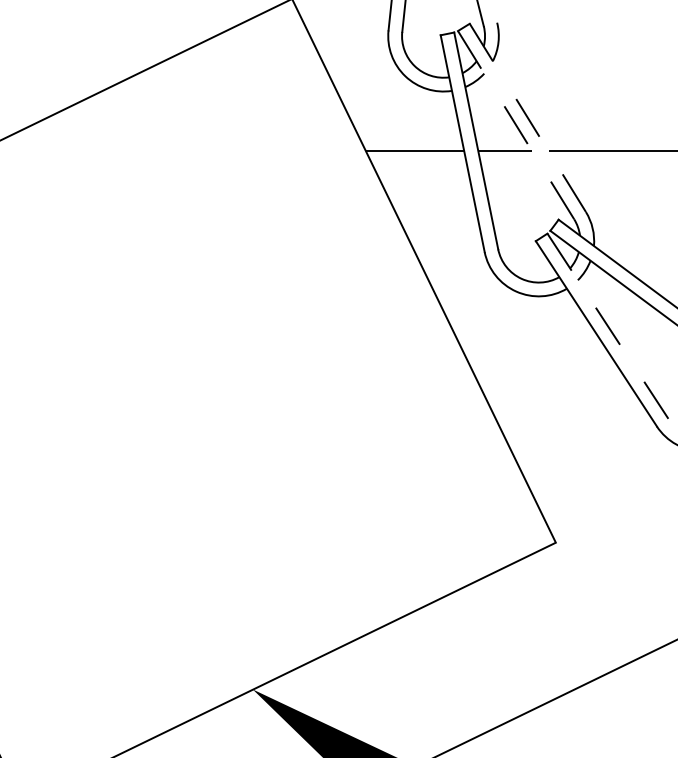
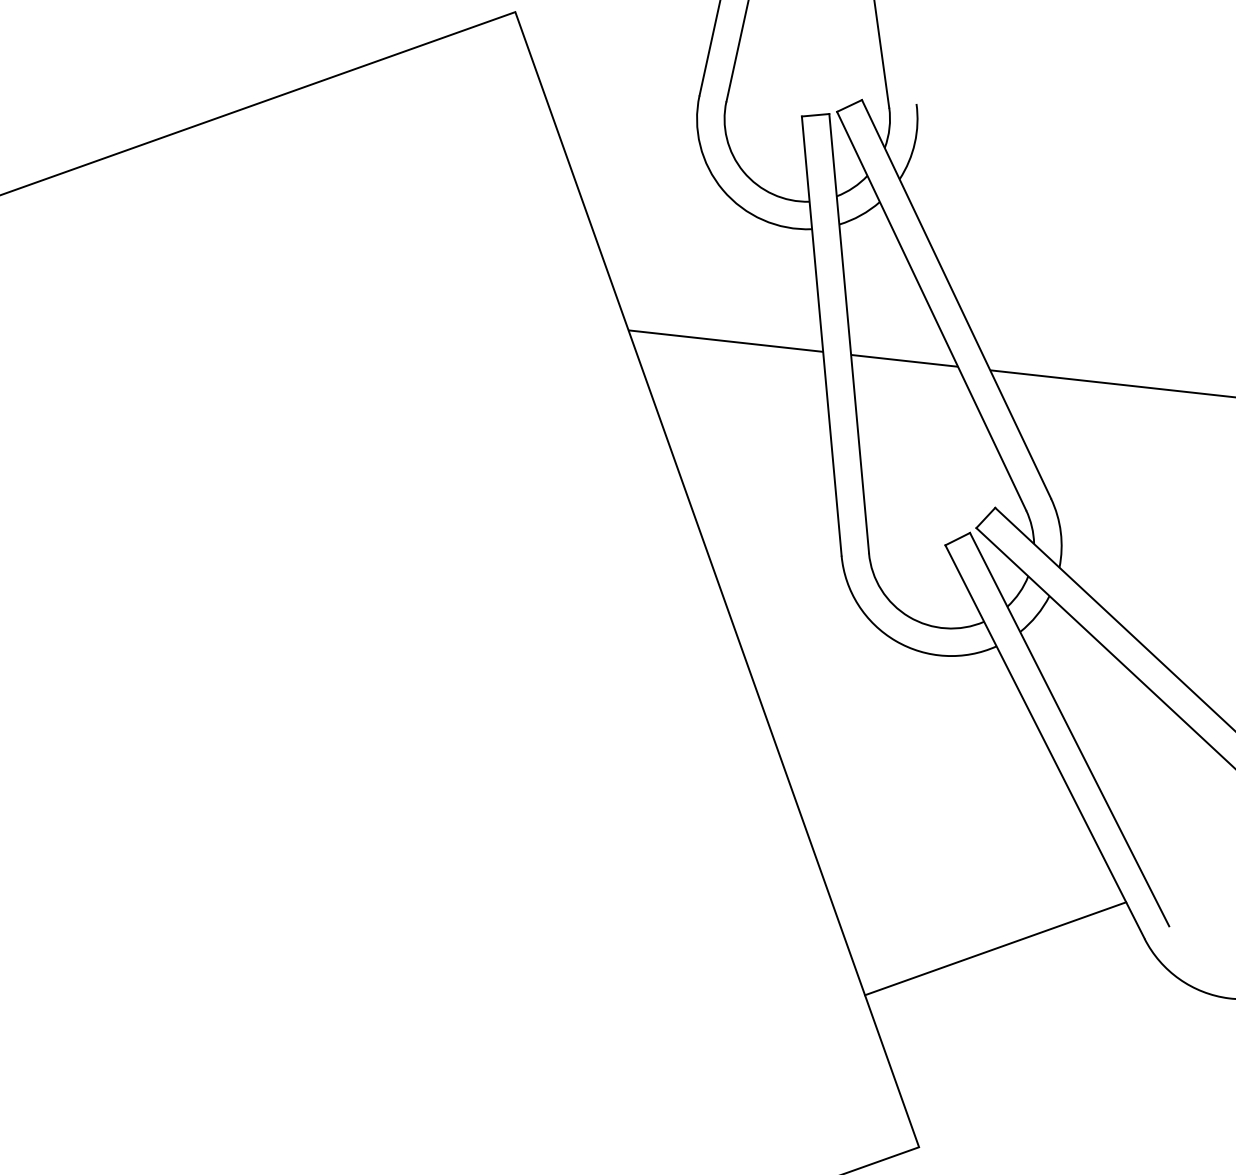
line: (527, 117) -> (955, 298), dashed -> solid
line: (516, 125) -> (932, 311), dashed -> solid
line: (607, 326) -> (1068, 730), dashed -> solid
line: (582, 439) -> (994, 948), added

